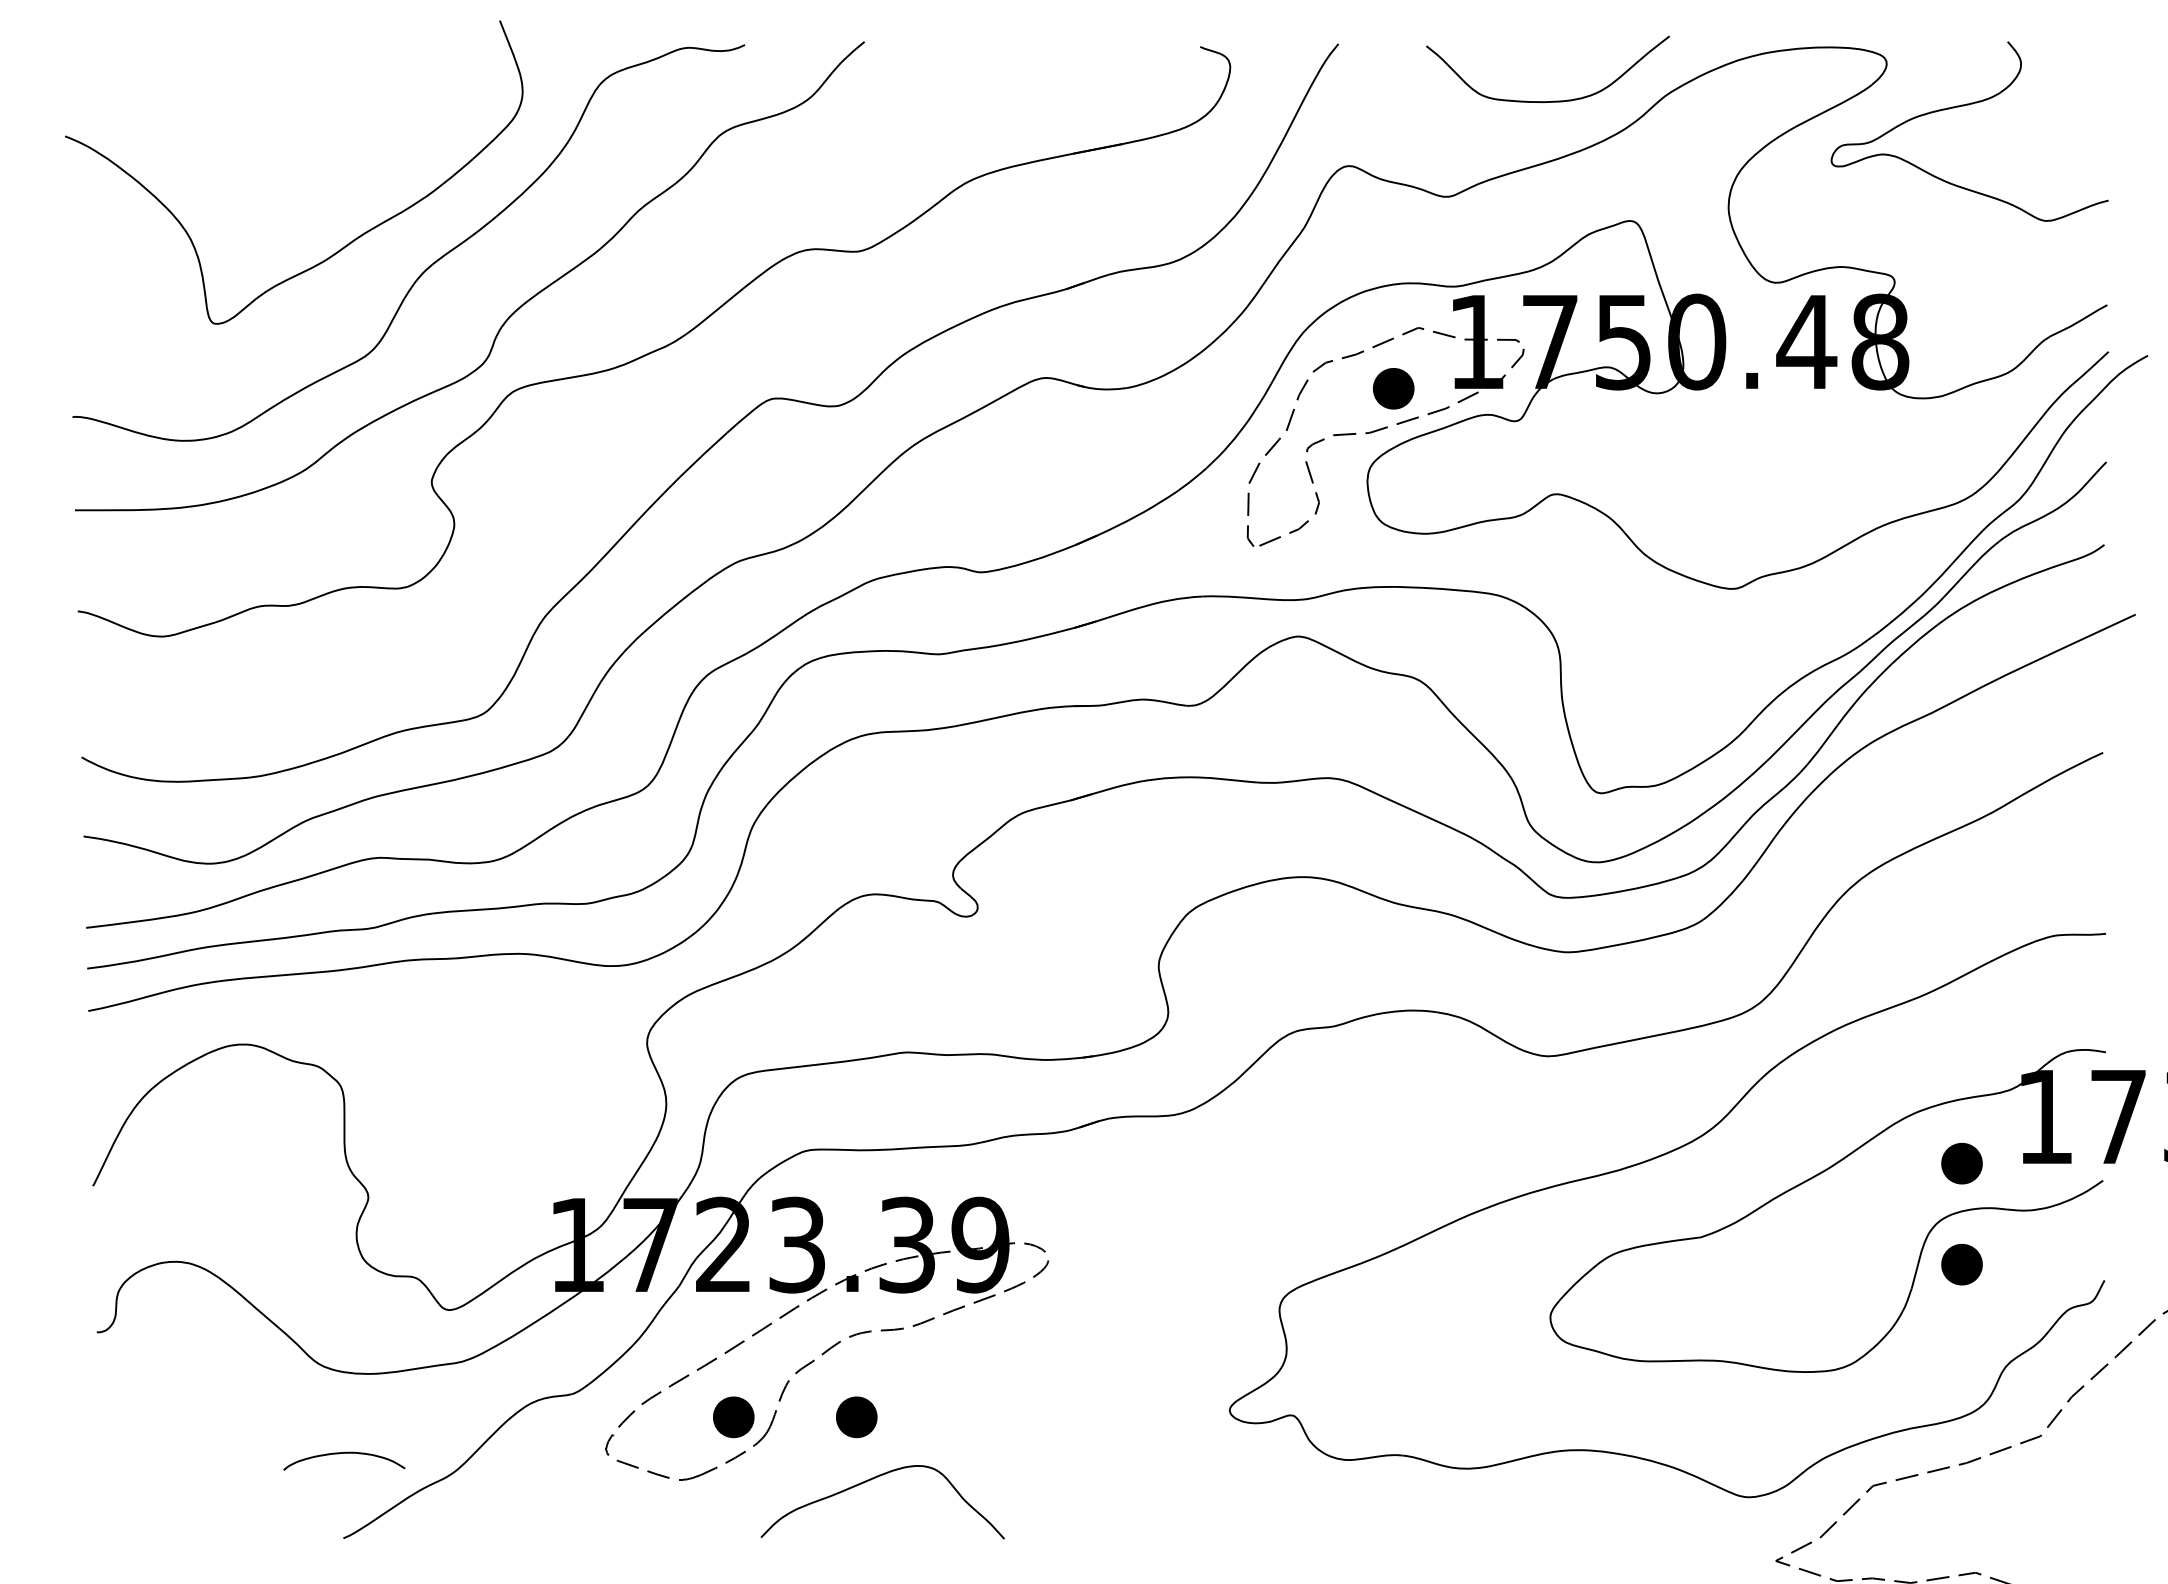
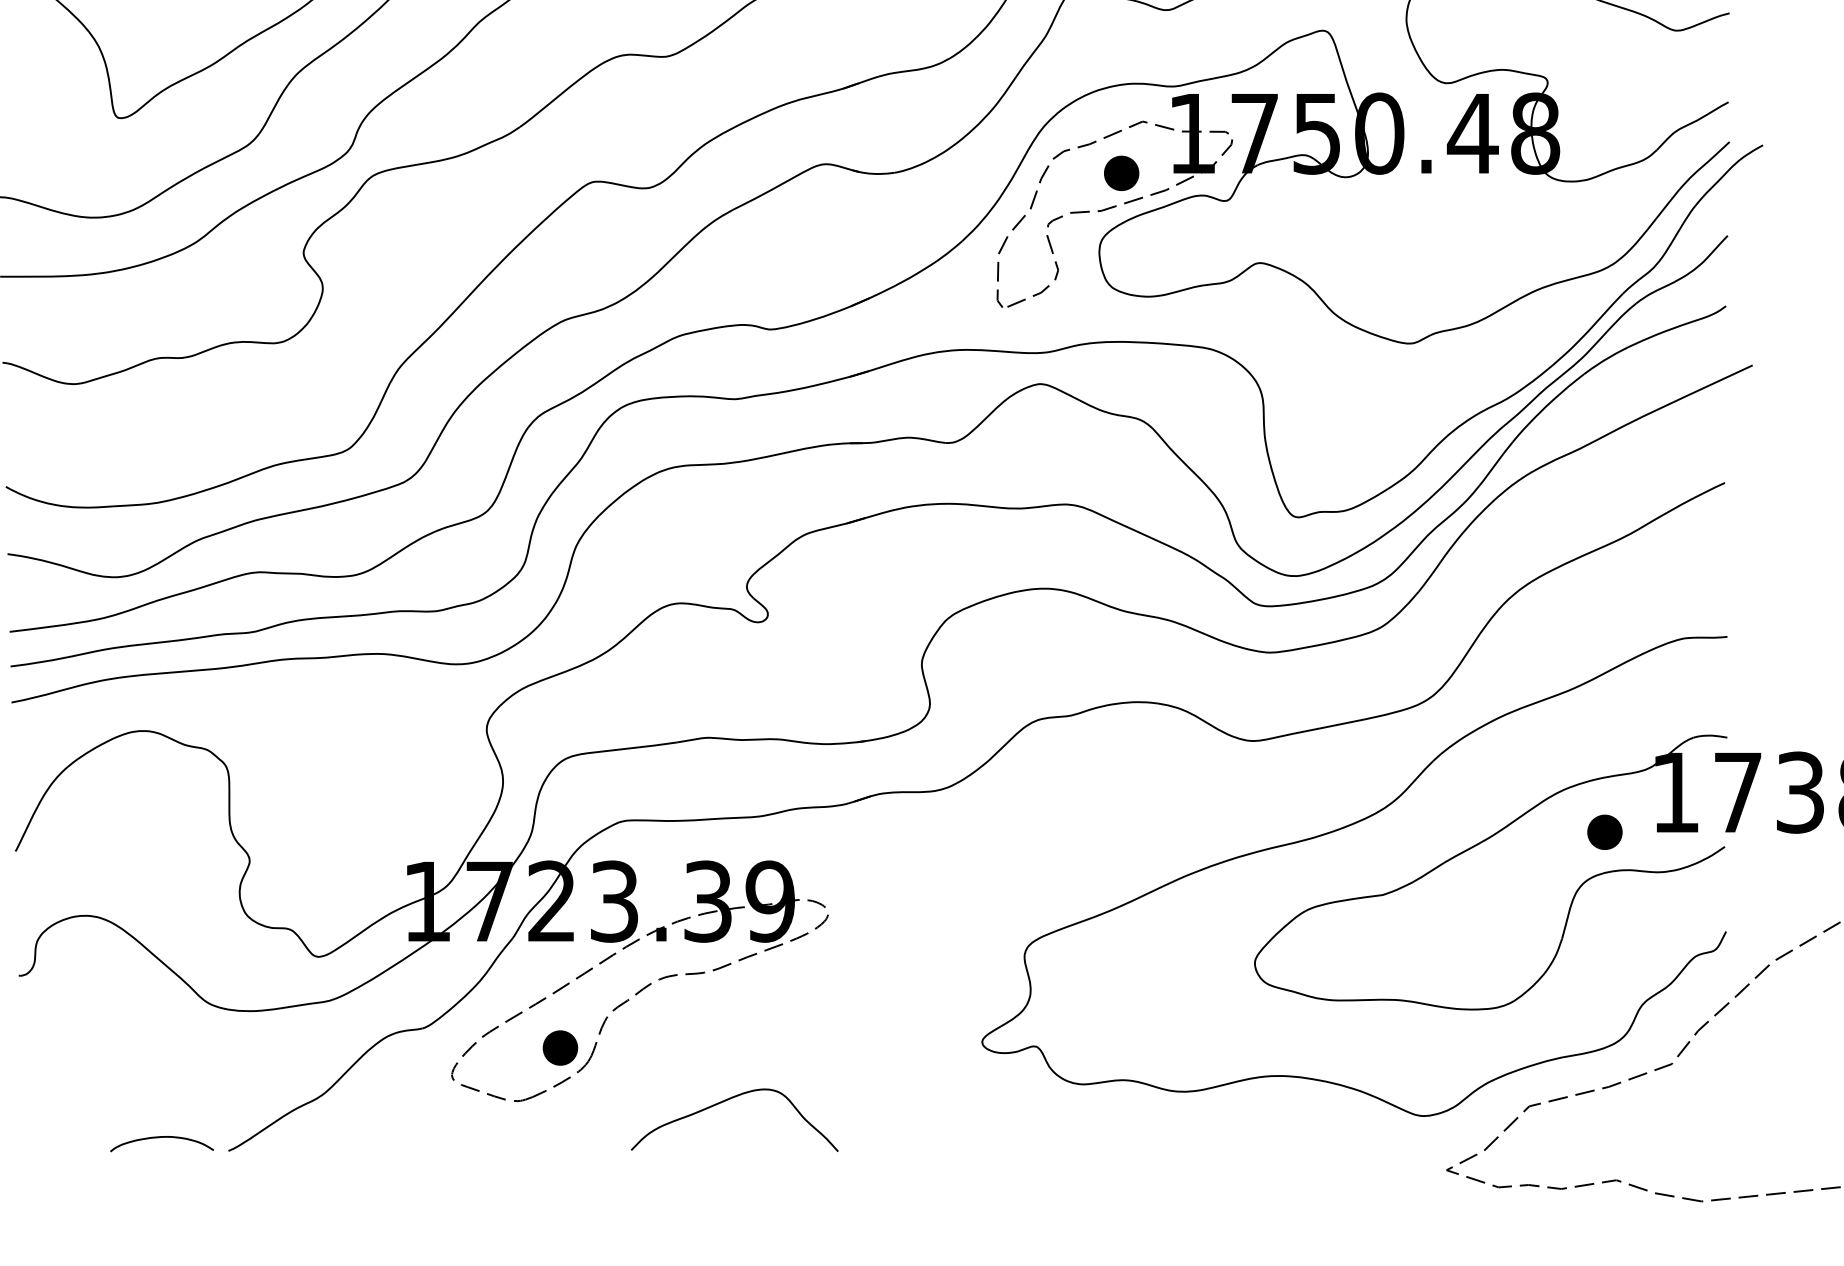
part: (1961, 1264) -> (1604, 918), removed
part: (856, 1417) -> (664, 1048), removed
curve: (344, 1453) -> (162, 1137), moved
curve: (871, 1480) -> (725, 1101), moved

